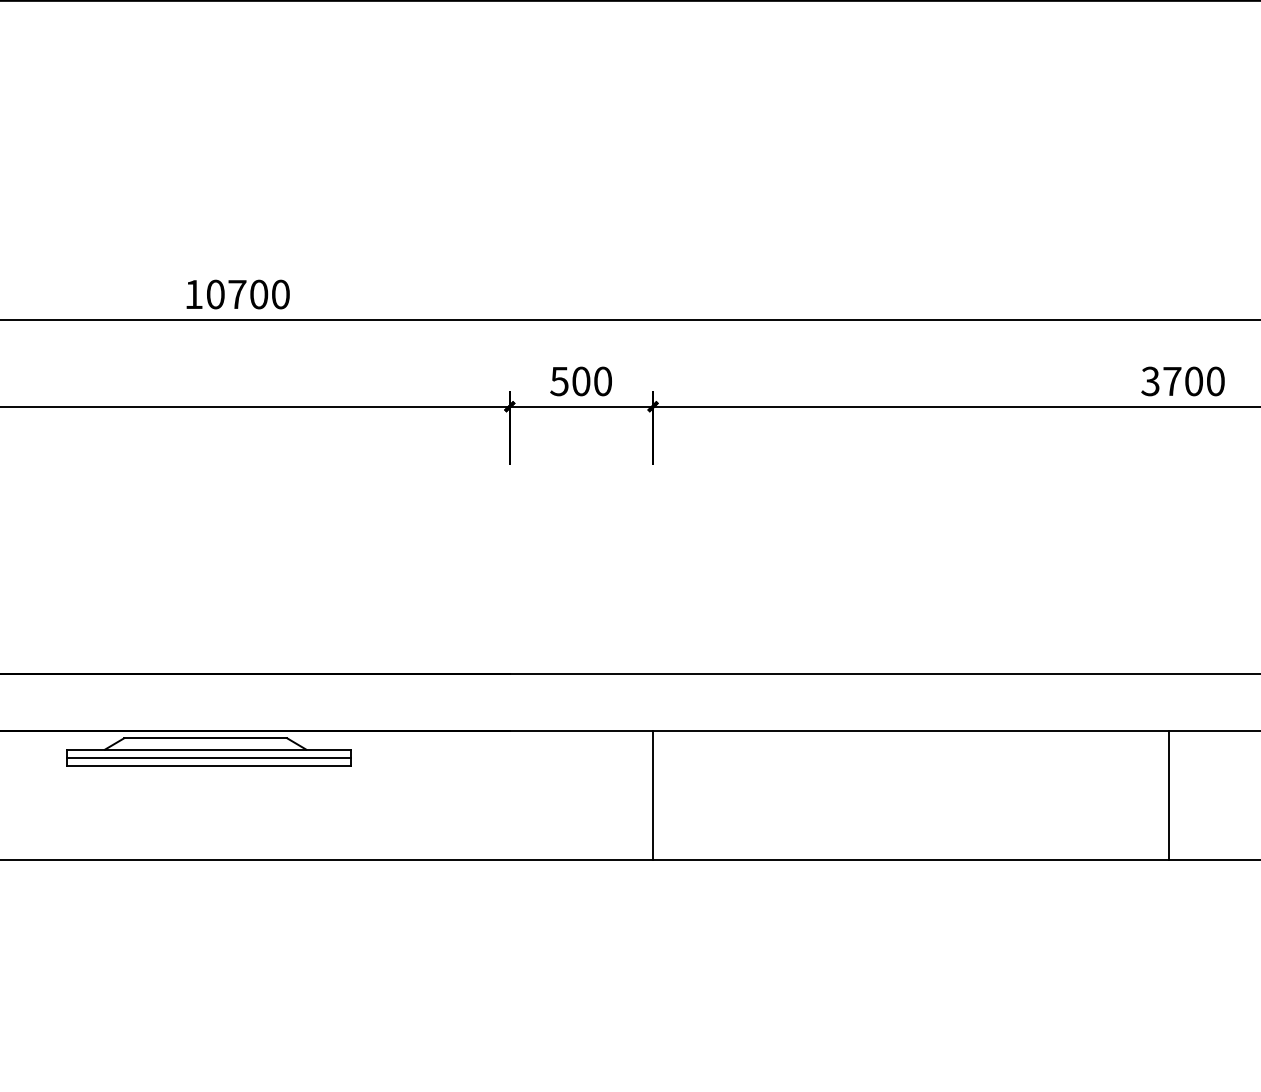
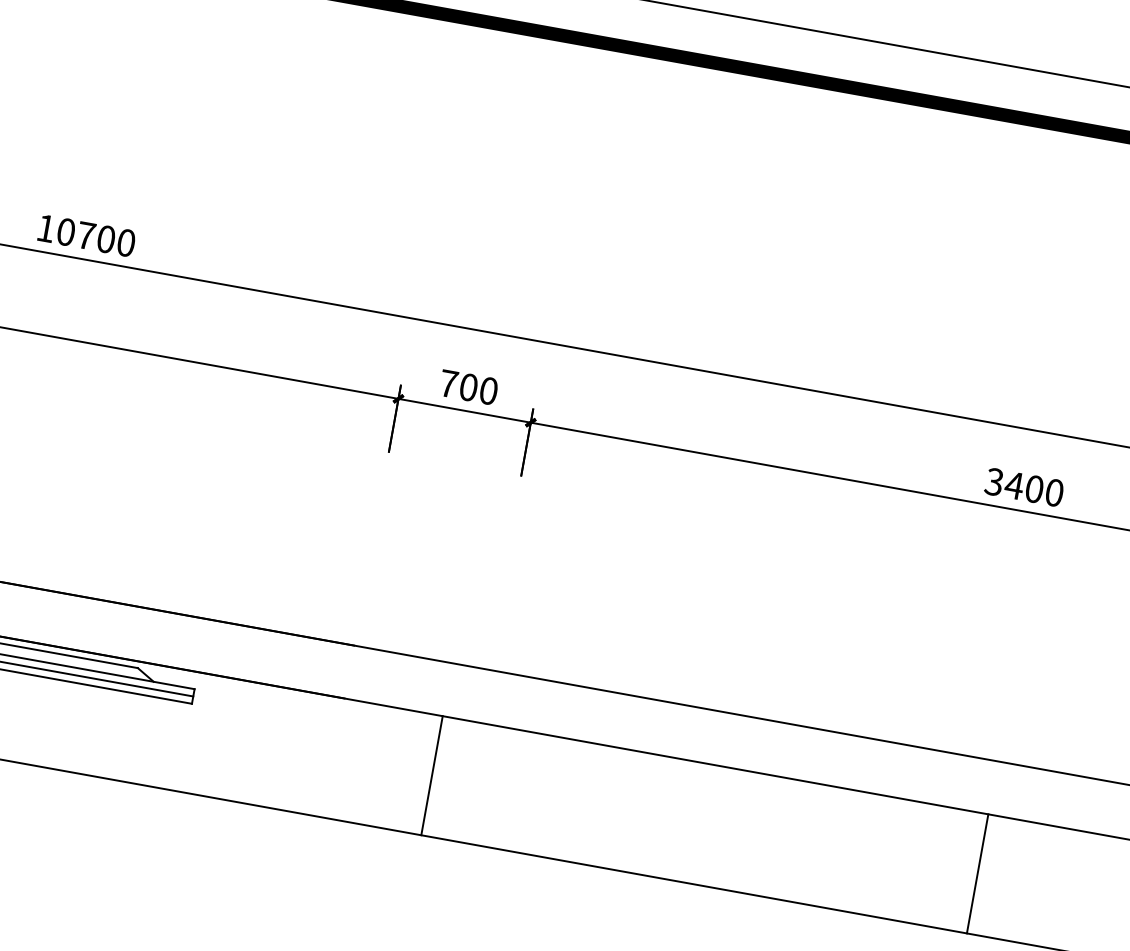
text: (237, 294) -> (86, 235), moved
text: (559, 381) -> (448, 383), 500 -> 700
text: (1172, 381) -> (1014, 485), 3700 -> 3400
line: (653, 795) -> (432, 775), moved
line: (1168, 795) -> (977, 873), moved

